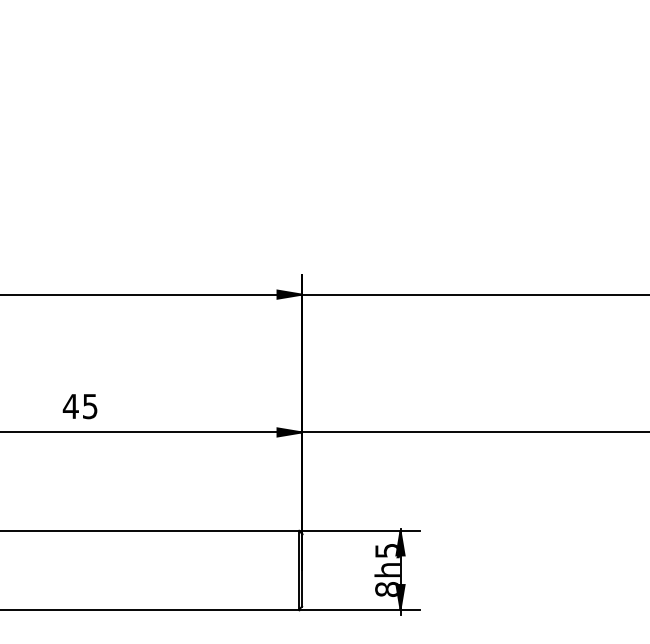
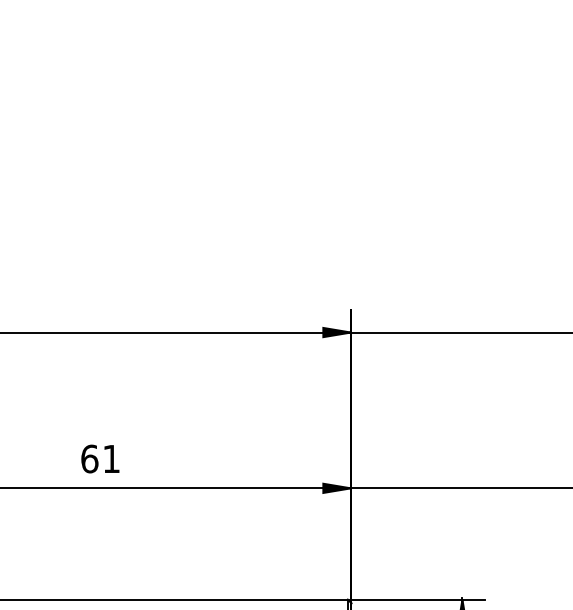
text: (79, 406) -> (99, 459), 45 -> 61

